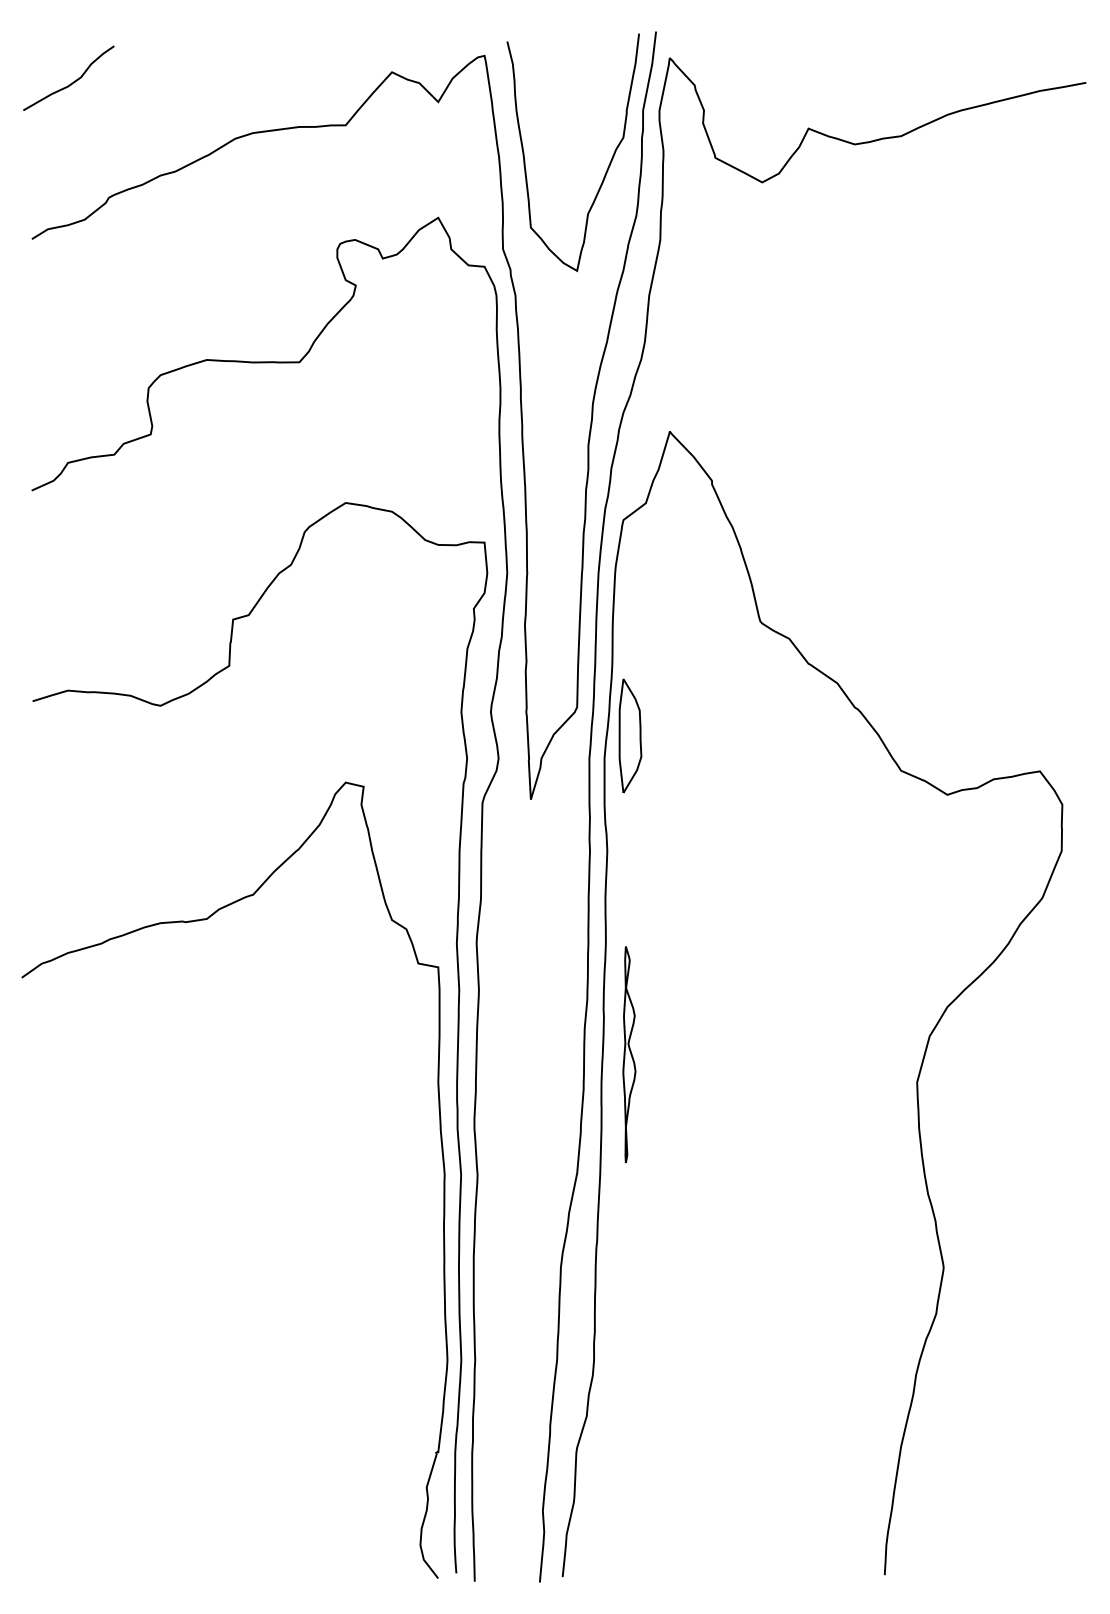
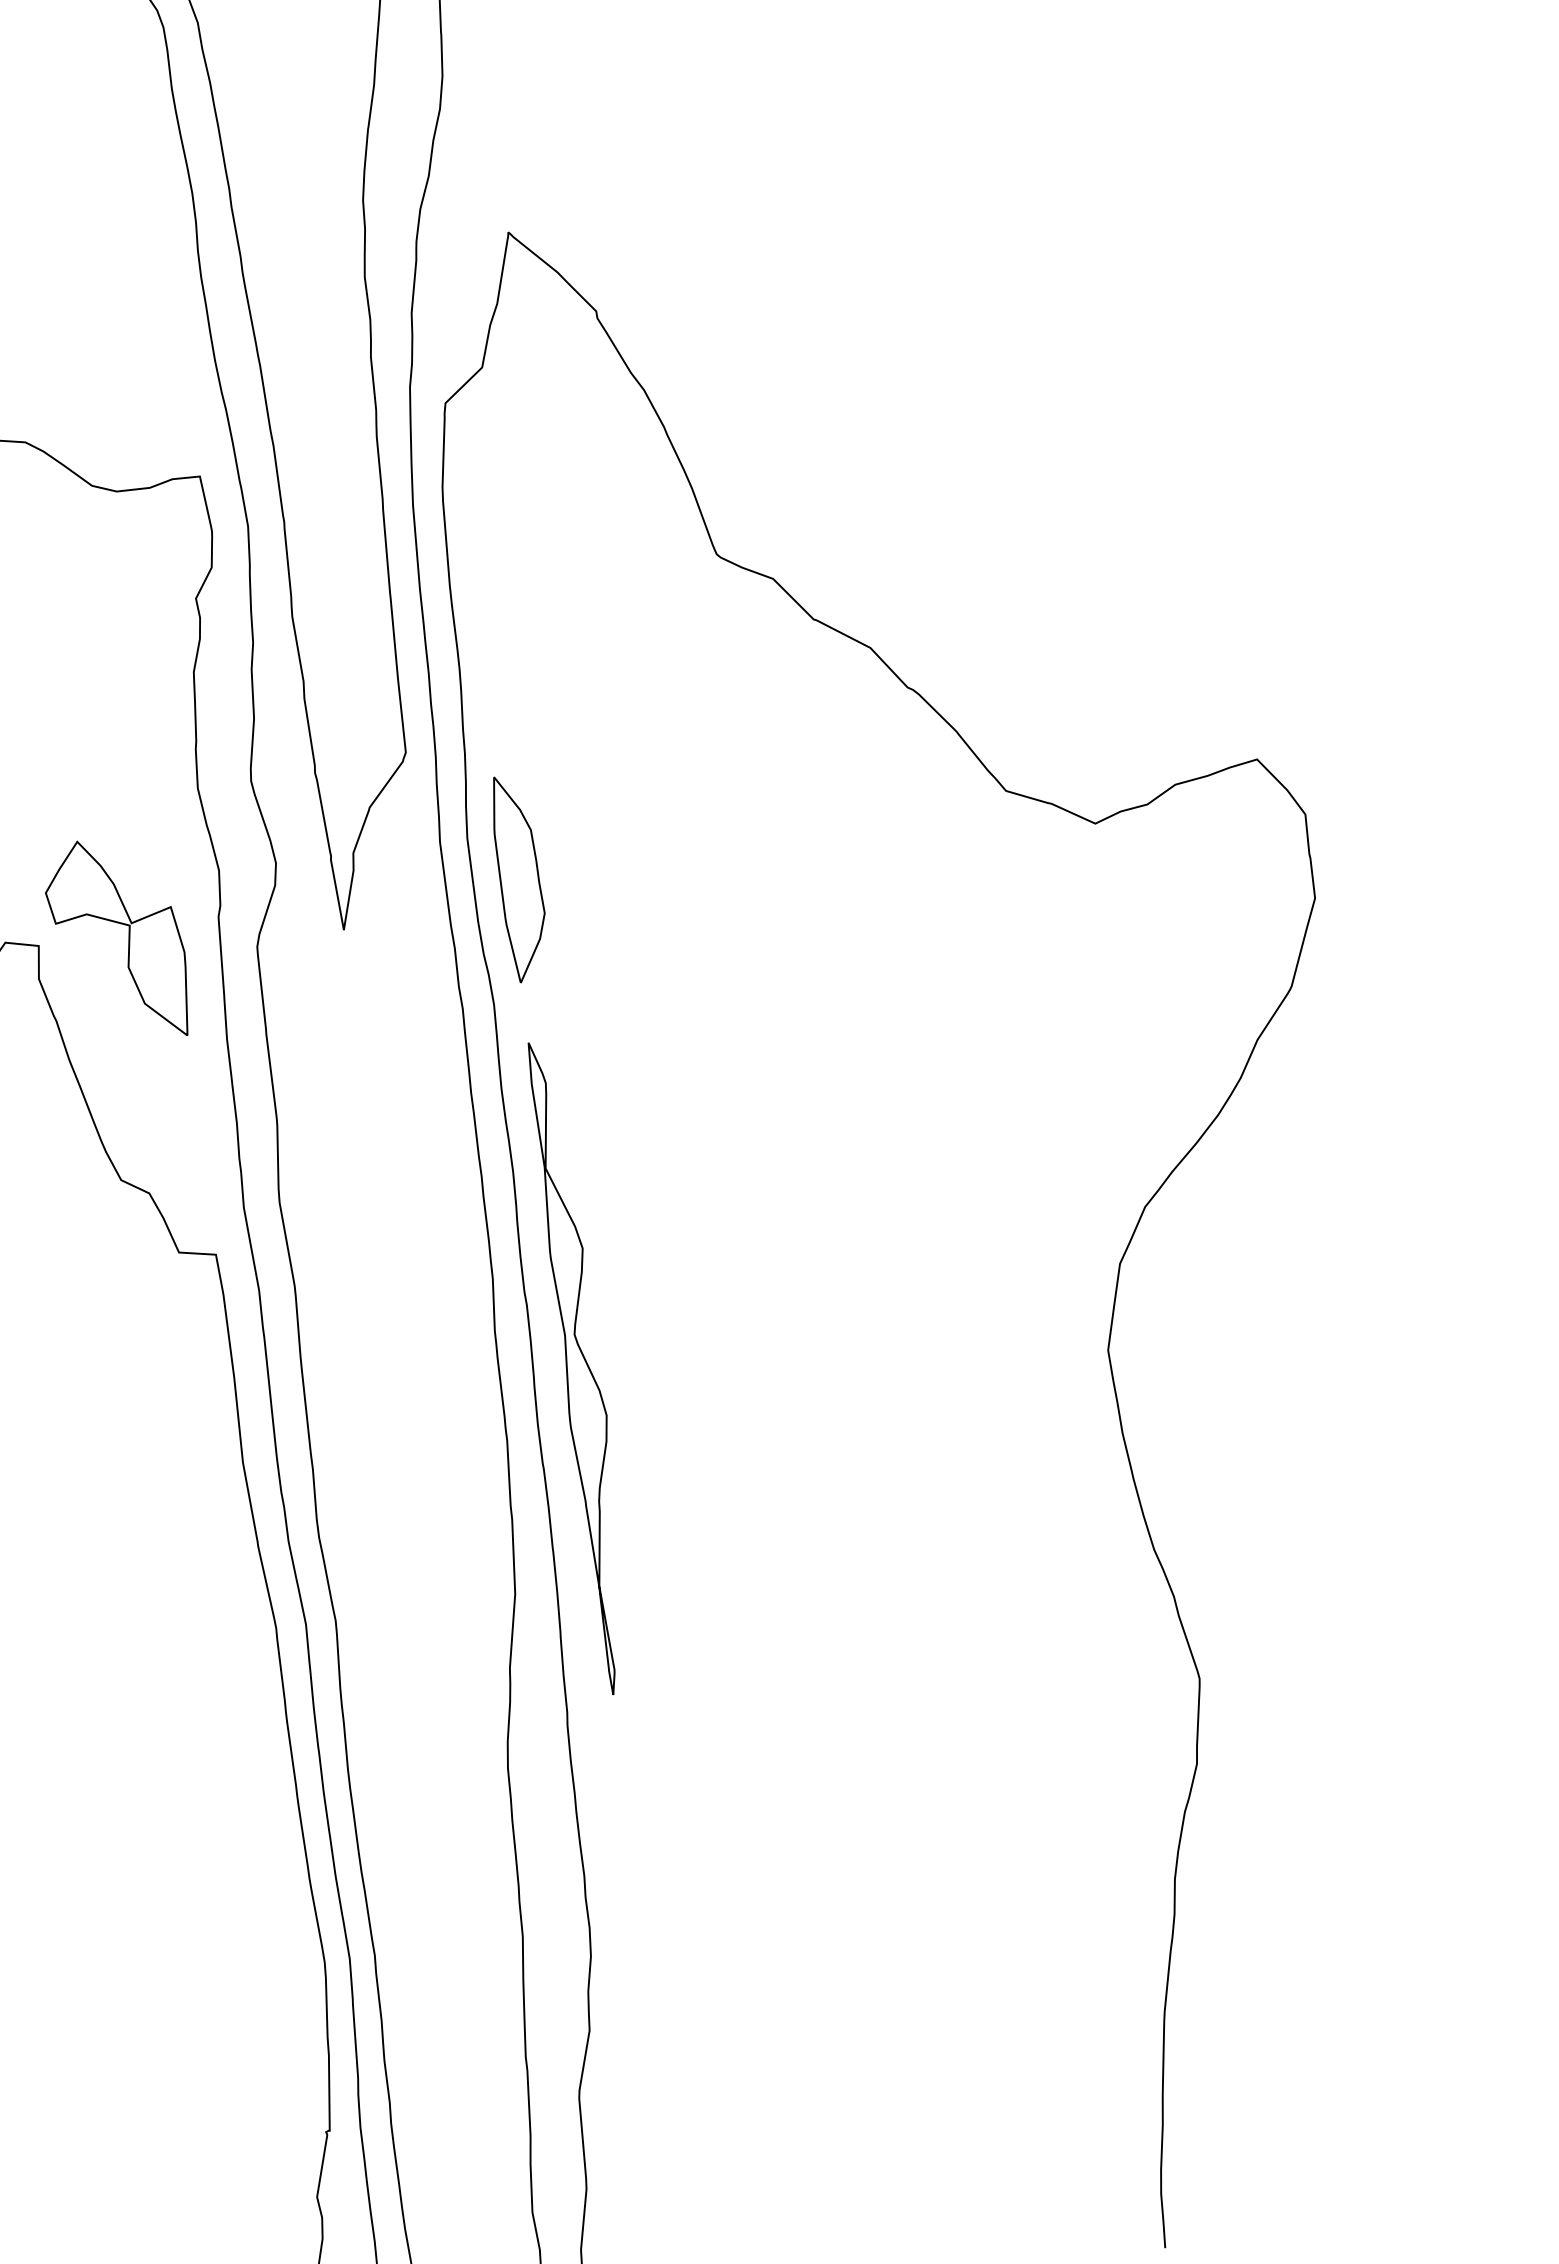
part: (630, 735) -> (520, 877), moved
part: (406, 788) -> (116, 939), added
part: (629, 1054) -> (581, 1367), size x1.67

